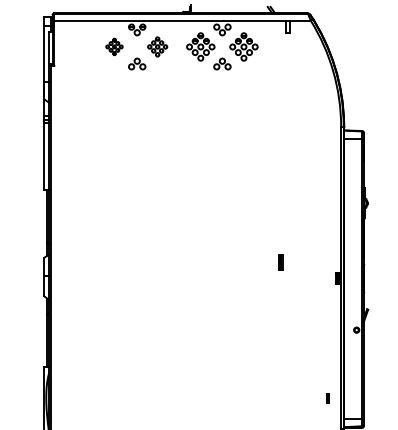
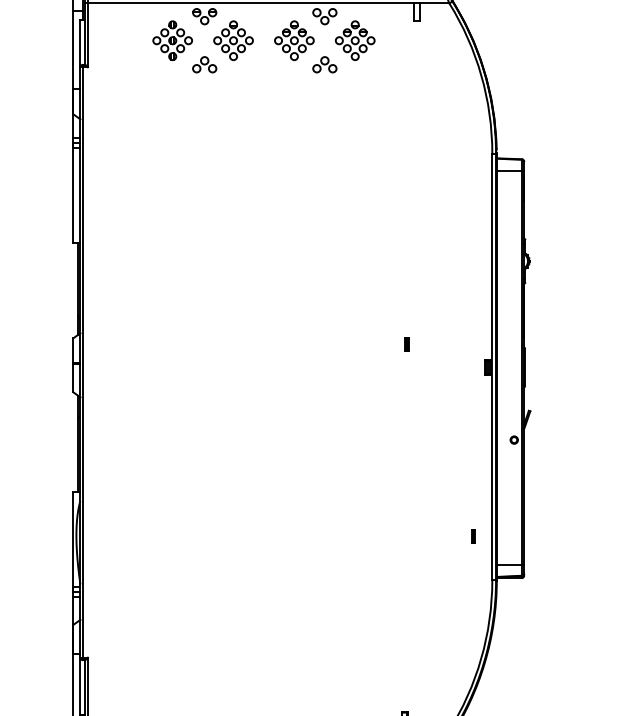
part: (114, 46) -> (172, 40), size x1.67
part: (157, 46) -> (233, 40), size x1.43
part: (280, 262) -> (406, 344), size x0.62

